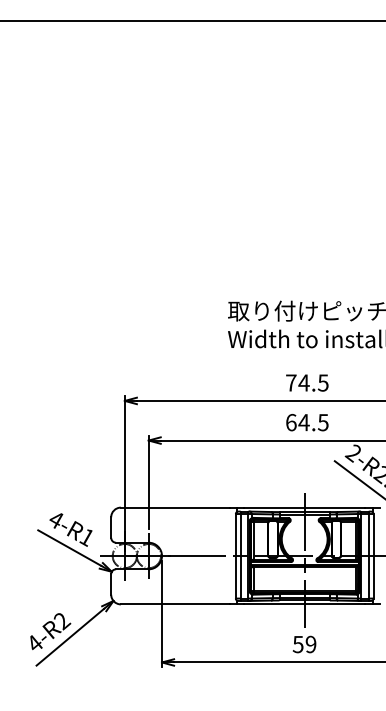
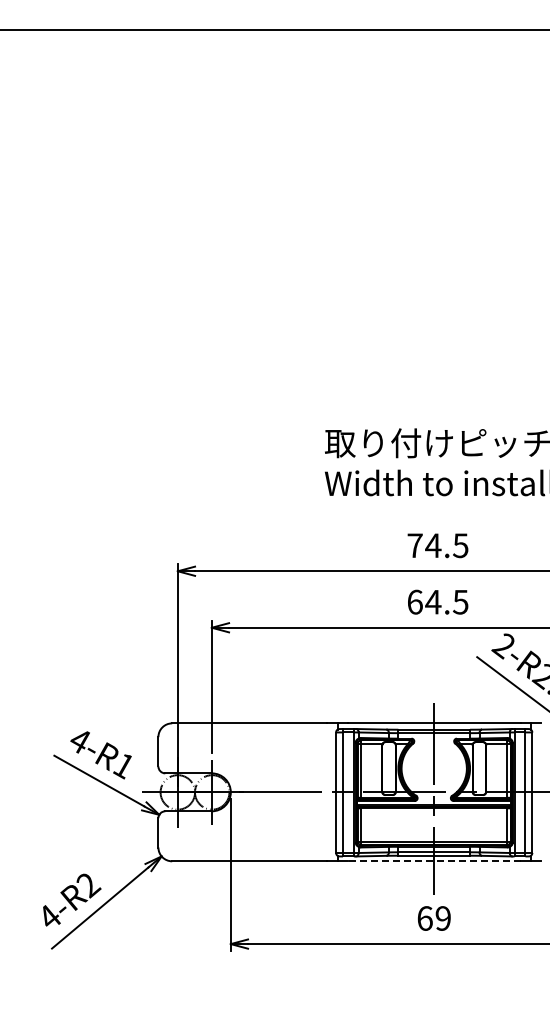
line: (304, 604) -> (433, 861), solid -> dashed
text: (297, 644) -> (424, 918), 59 -> 69

